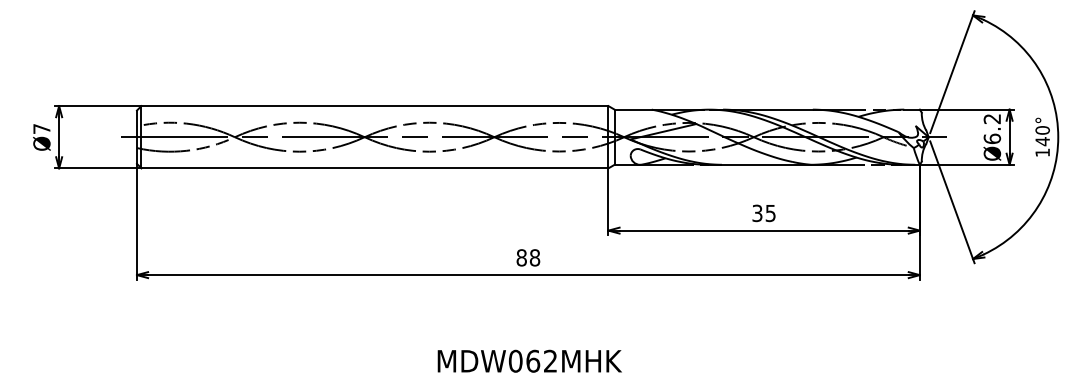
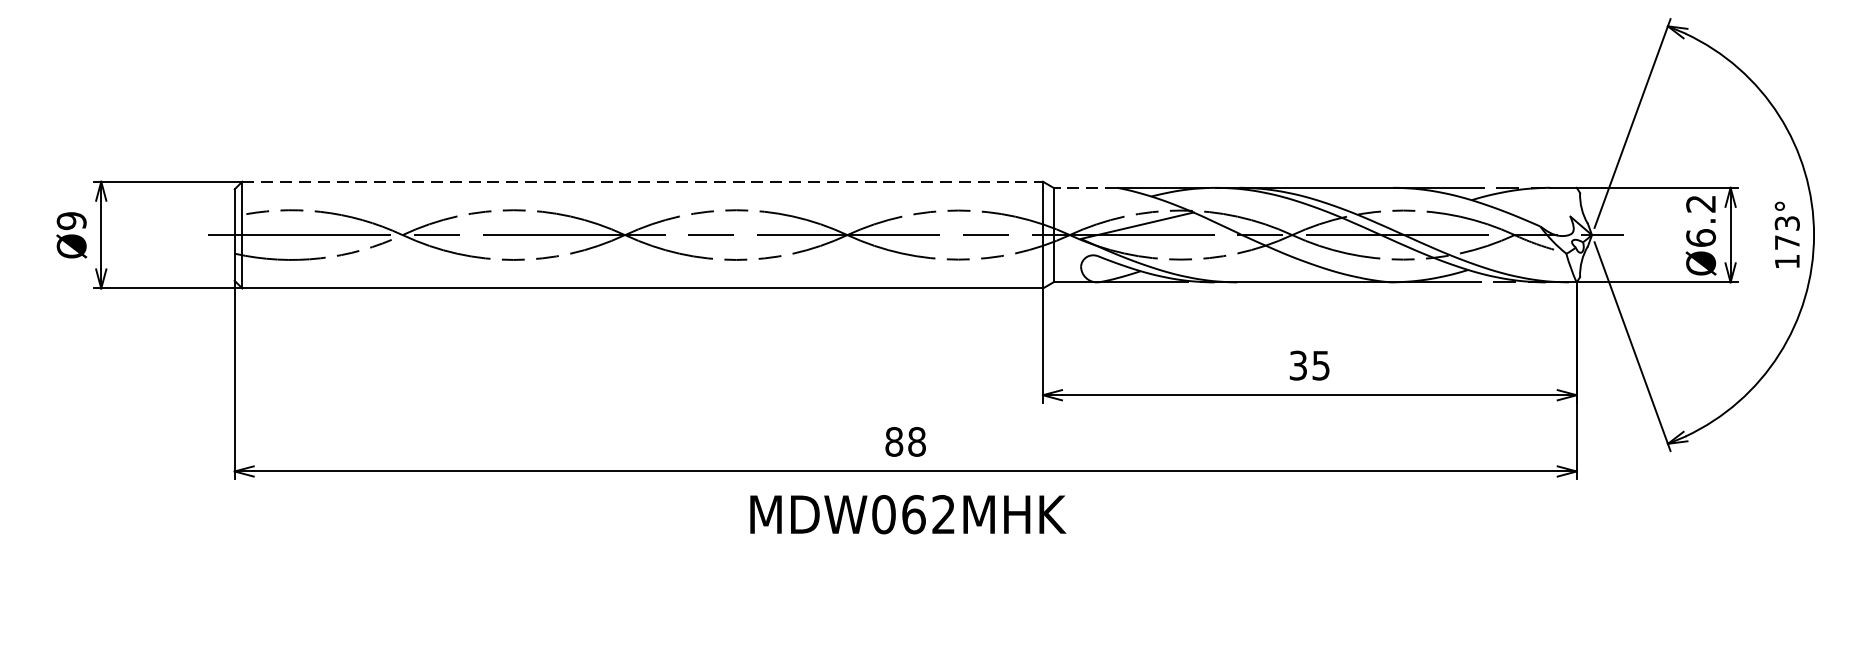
line: (374, 106) -> (641, 182), solid -> dashed
line: (633, 109) -> (1085, 187), solid -> dashed
text: (41, 128) -> (70, 220), Ø7 -> Ø9
text: (1042, 136) -> (1787, 233), 140° -> 173°
text: (529, 360) -> (907, 513), moved

